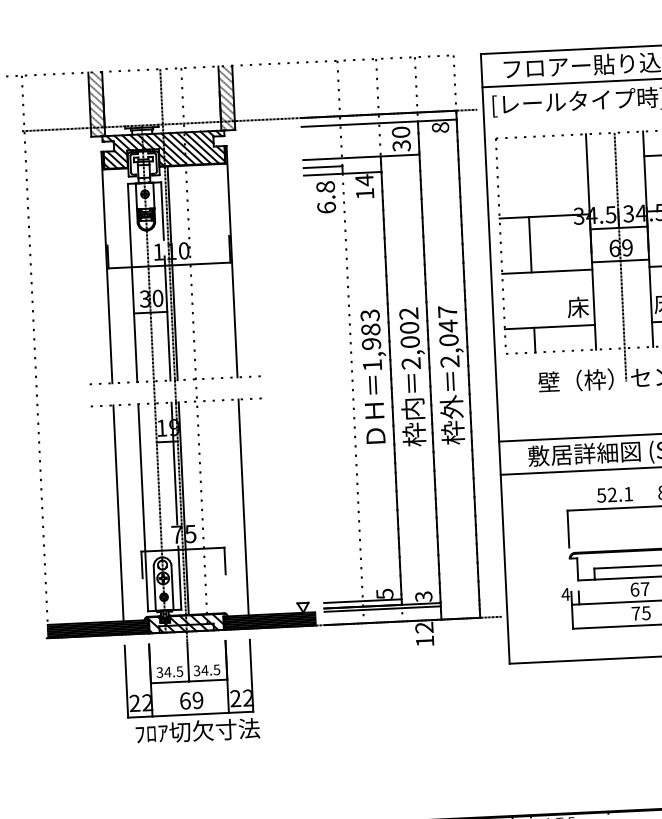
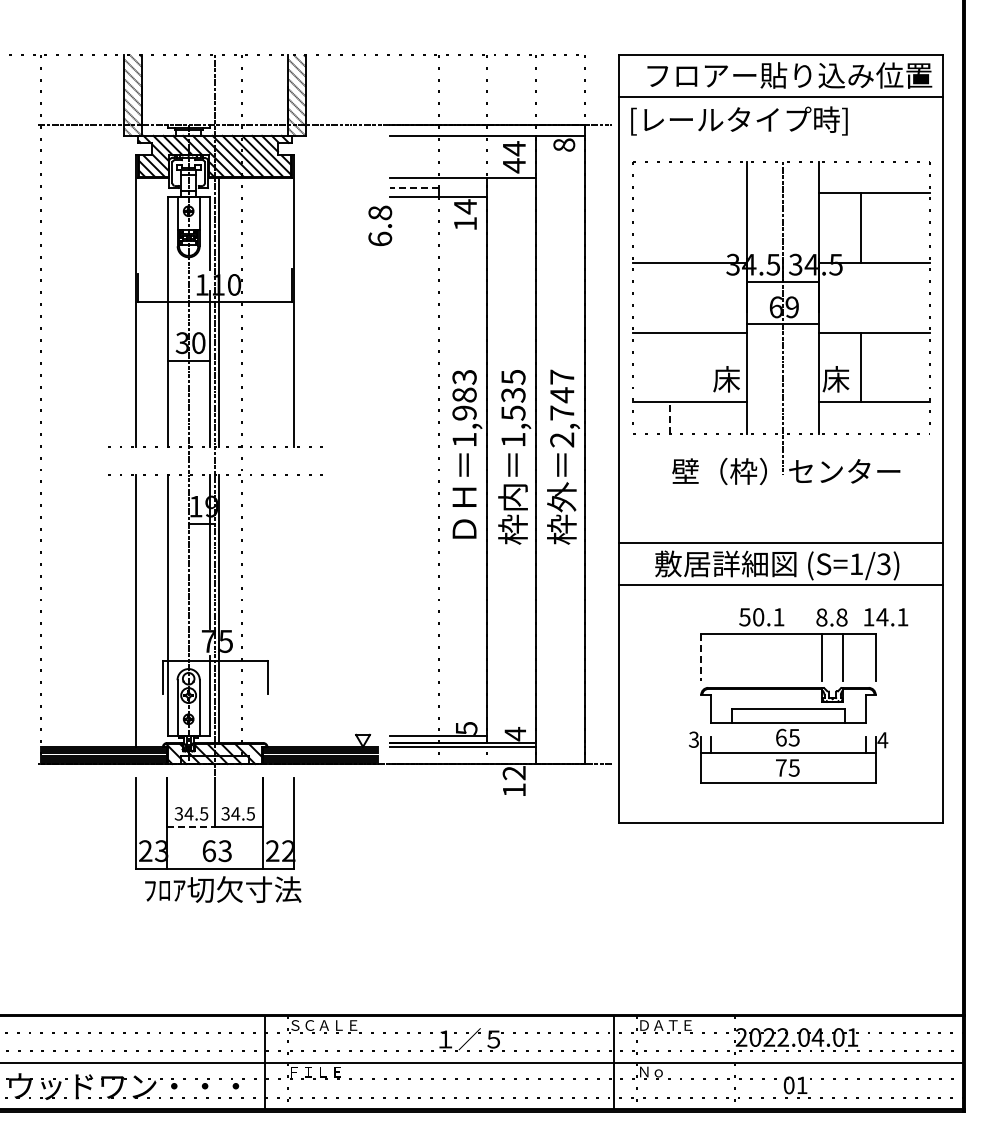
text: (400, 139) -> (513, 157), 30 -> 44
line: (322, 166) -> (413, 187), solid -> dashed
text: (326, 196) -> (380, 225), moved
line: (530, 244) -> (670, 297), removed
text: (410, 338) -> (513, 408), 2,002 -> 1,535
text: (449, 339) -> (562, 412), 2,047 -> 2,747
line: (535, 339) -> (670, 417), solid -> dashed
text: (612, 495) -> (758, 617), 52.1 -> 50.1
line: (244, 507) -> (294, 611), removed
line: (568, 529) -> (701, 658), solid -> dashed
text: (644, 589) -> (793, 737), 67 -> 65
text: (565, 594) -> (693, 739), 4 -> 3
text: (423, 597) -> (515, 734), 3 -> 4
line: (170, 682) -> (191, 826), solid -> dashed
text: (197, 699) -> (224, 850), 69 -> 63
text: (147, 703) -> (161, 851), 22 -> 23

